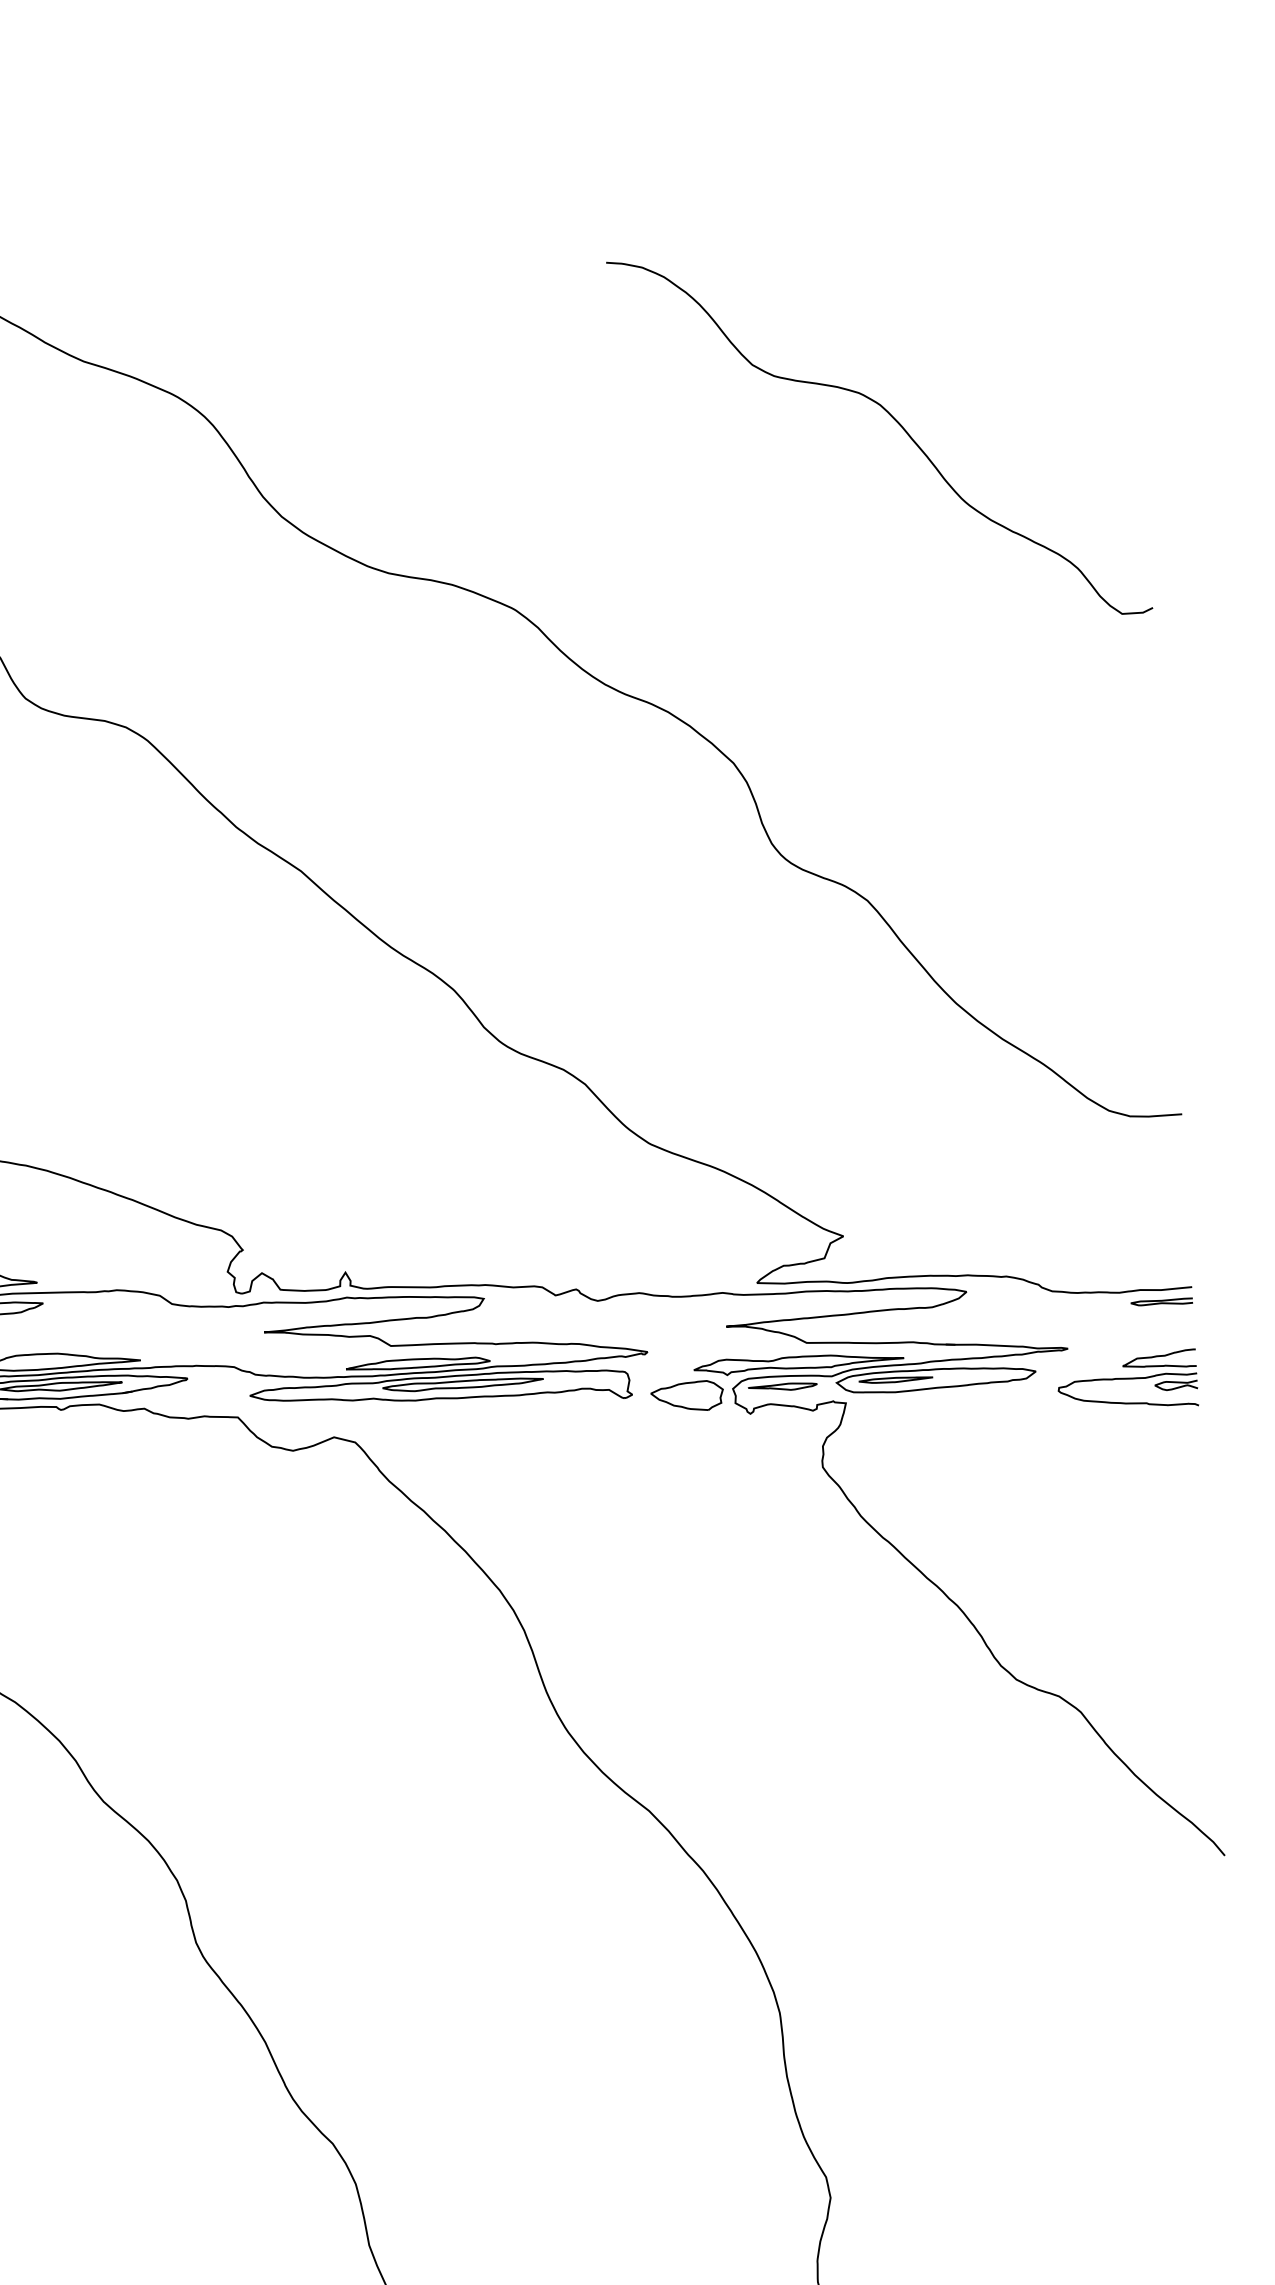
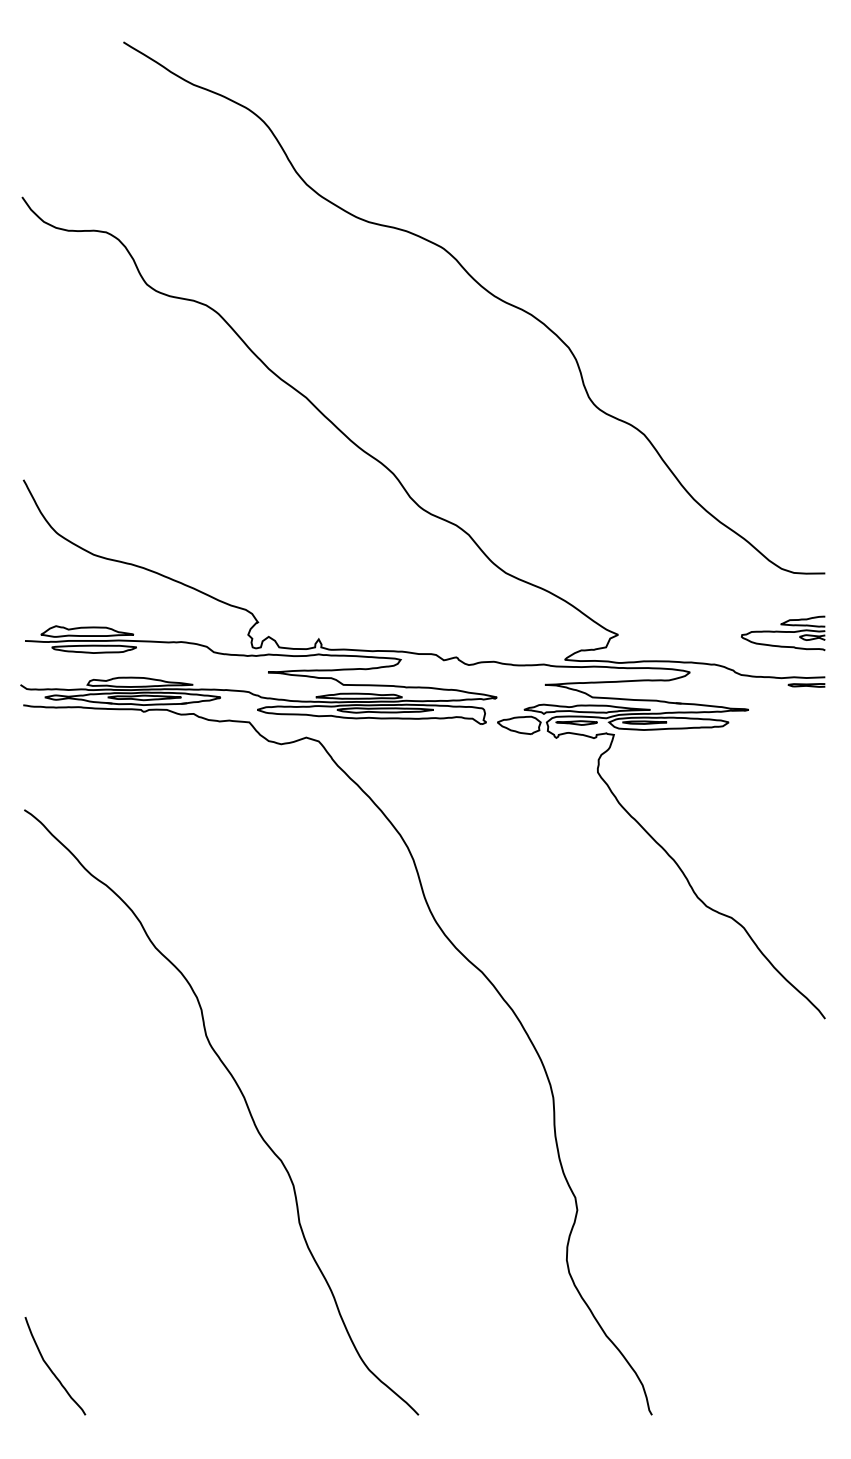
curve: (895, 422) -> (677, 149), removed
part: (1127, 1381) -> (783, 633), moved

